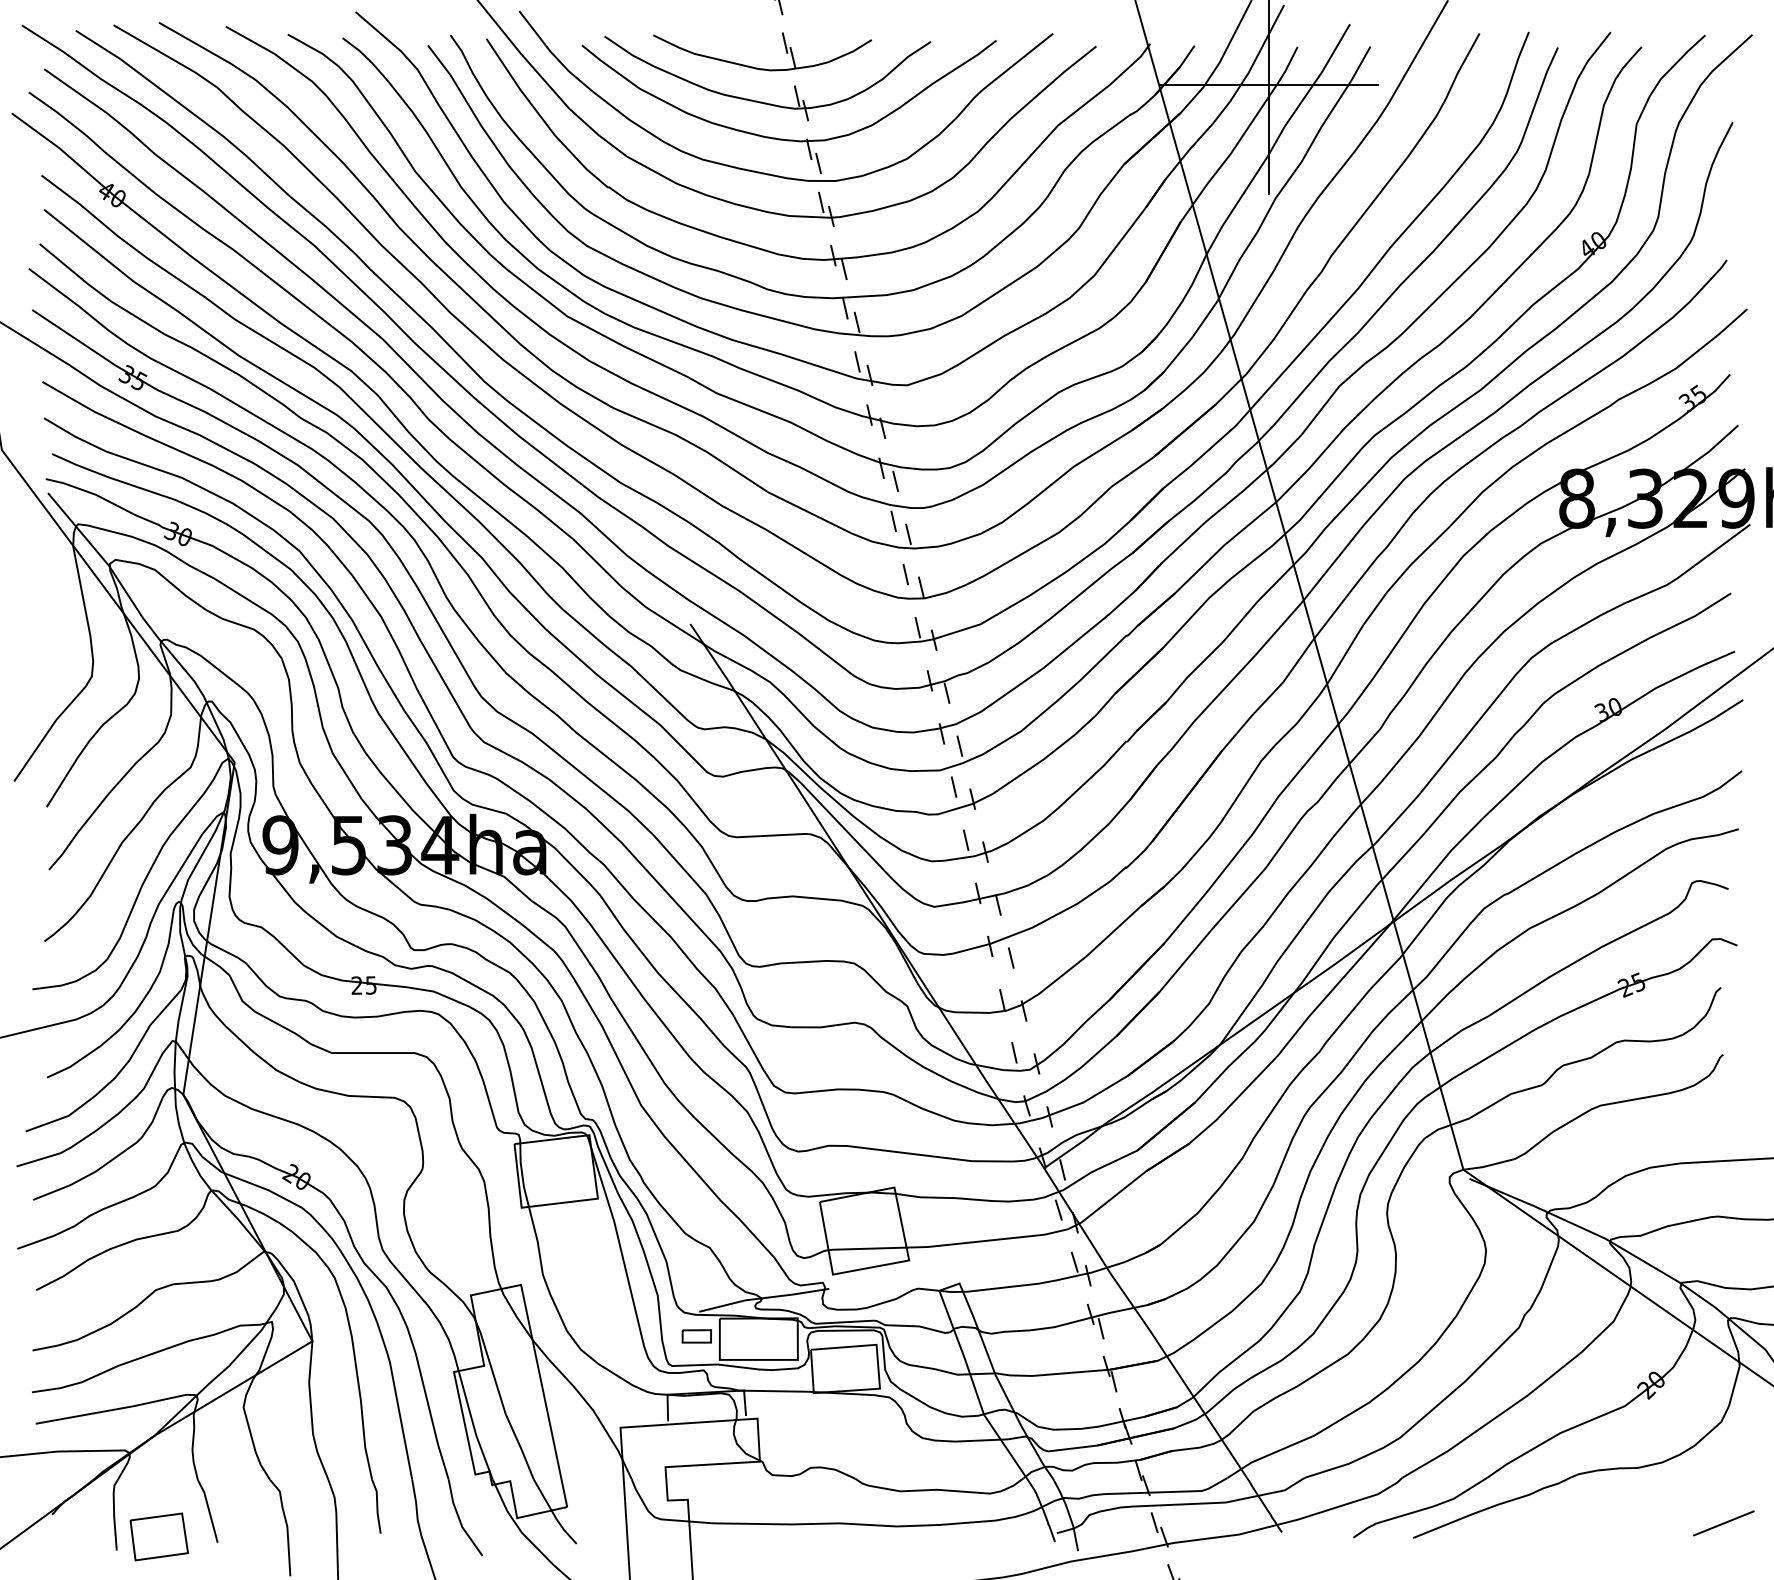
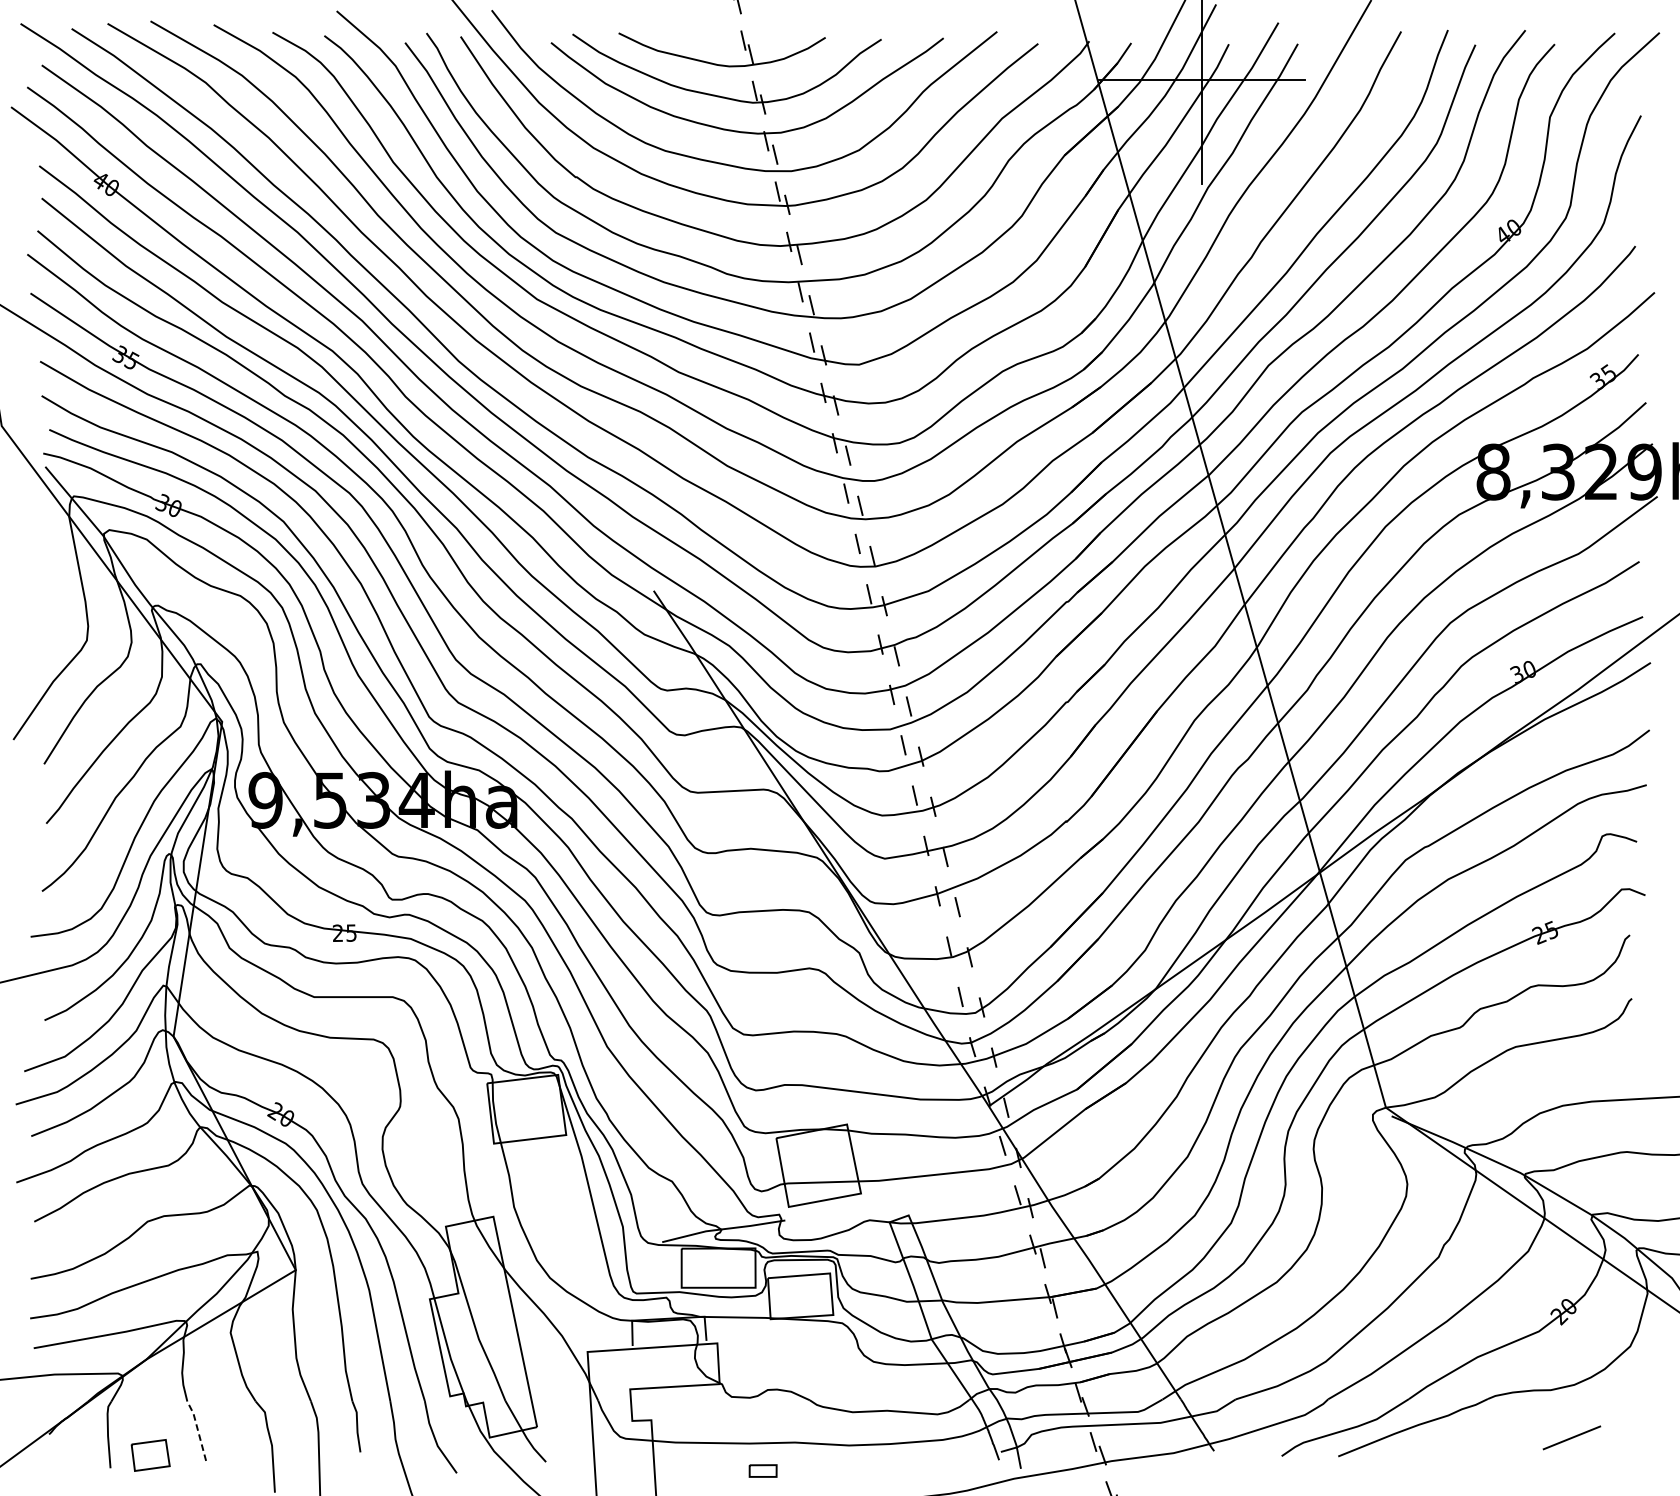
part: (696, 1336) -> (762, 1471), moved
line: (208, 1510) -> (197, 1430), solid -> dashed
line: (1723, 1523) -> (1571, 1437), moved
part: (158, 1536) -> (150, 1455), size x0.7

